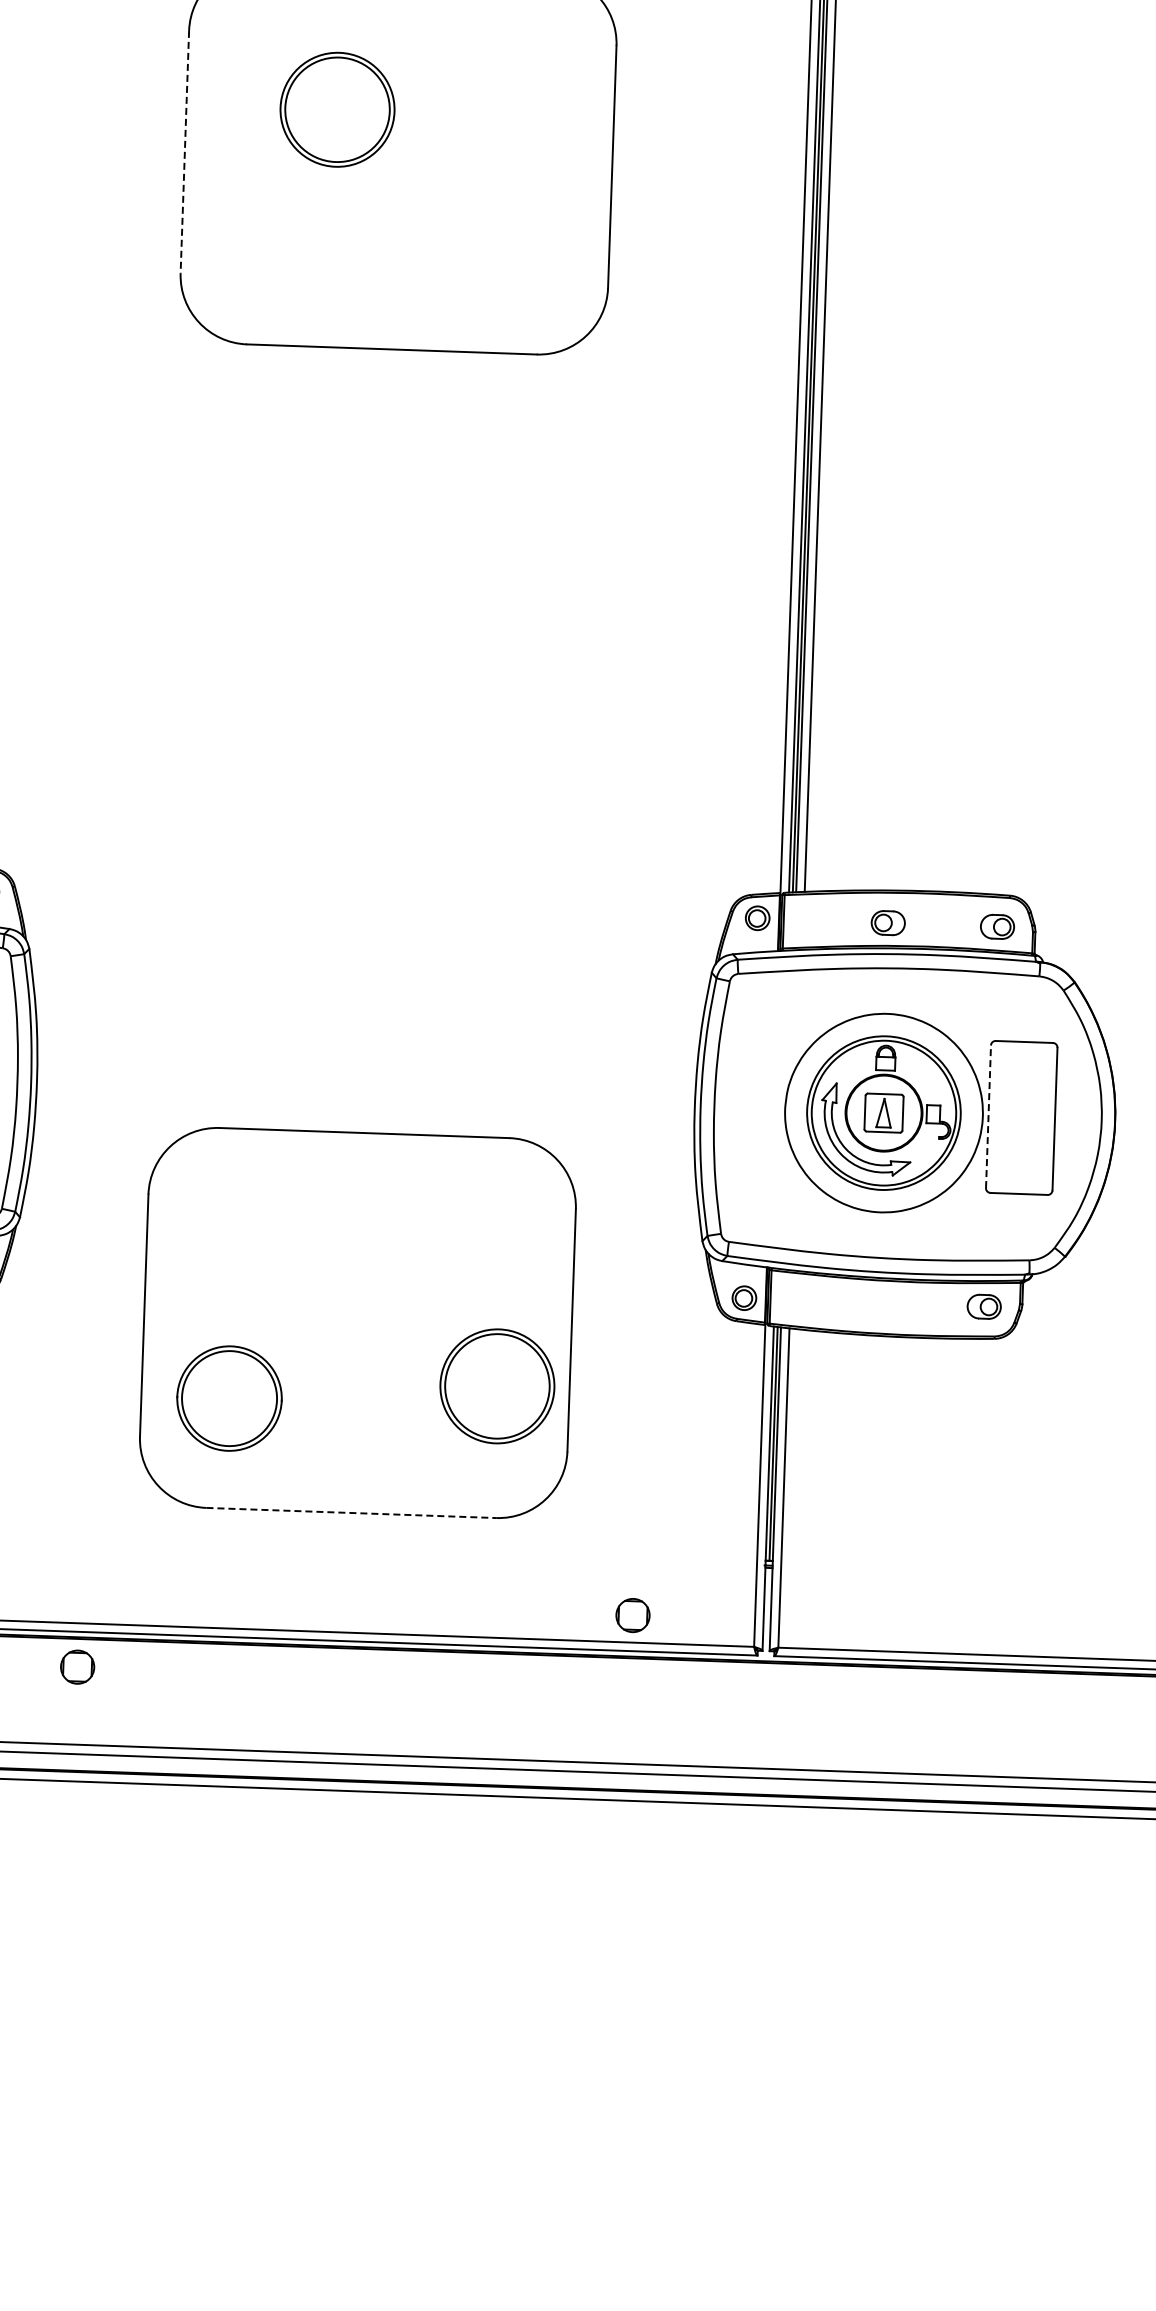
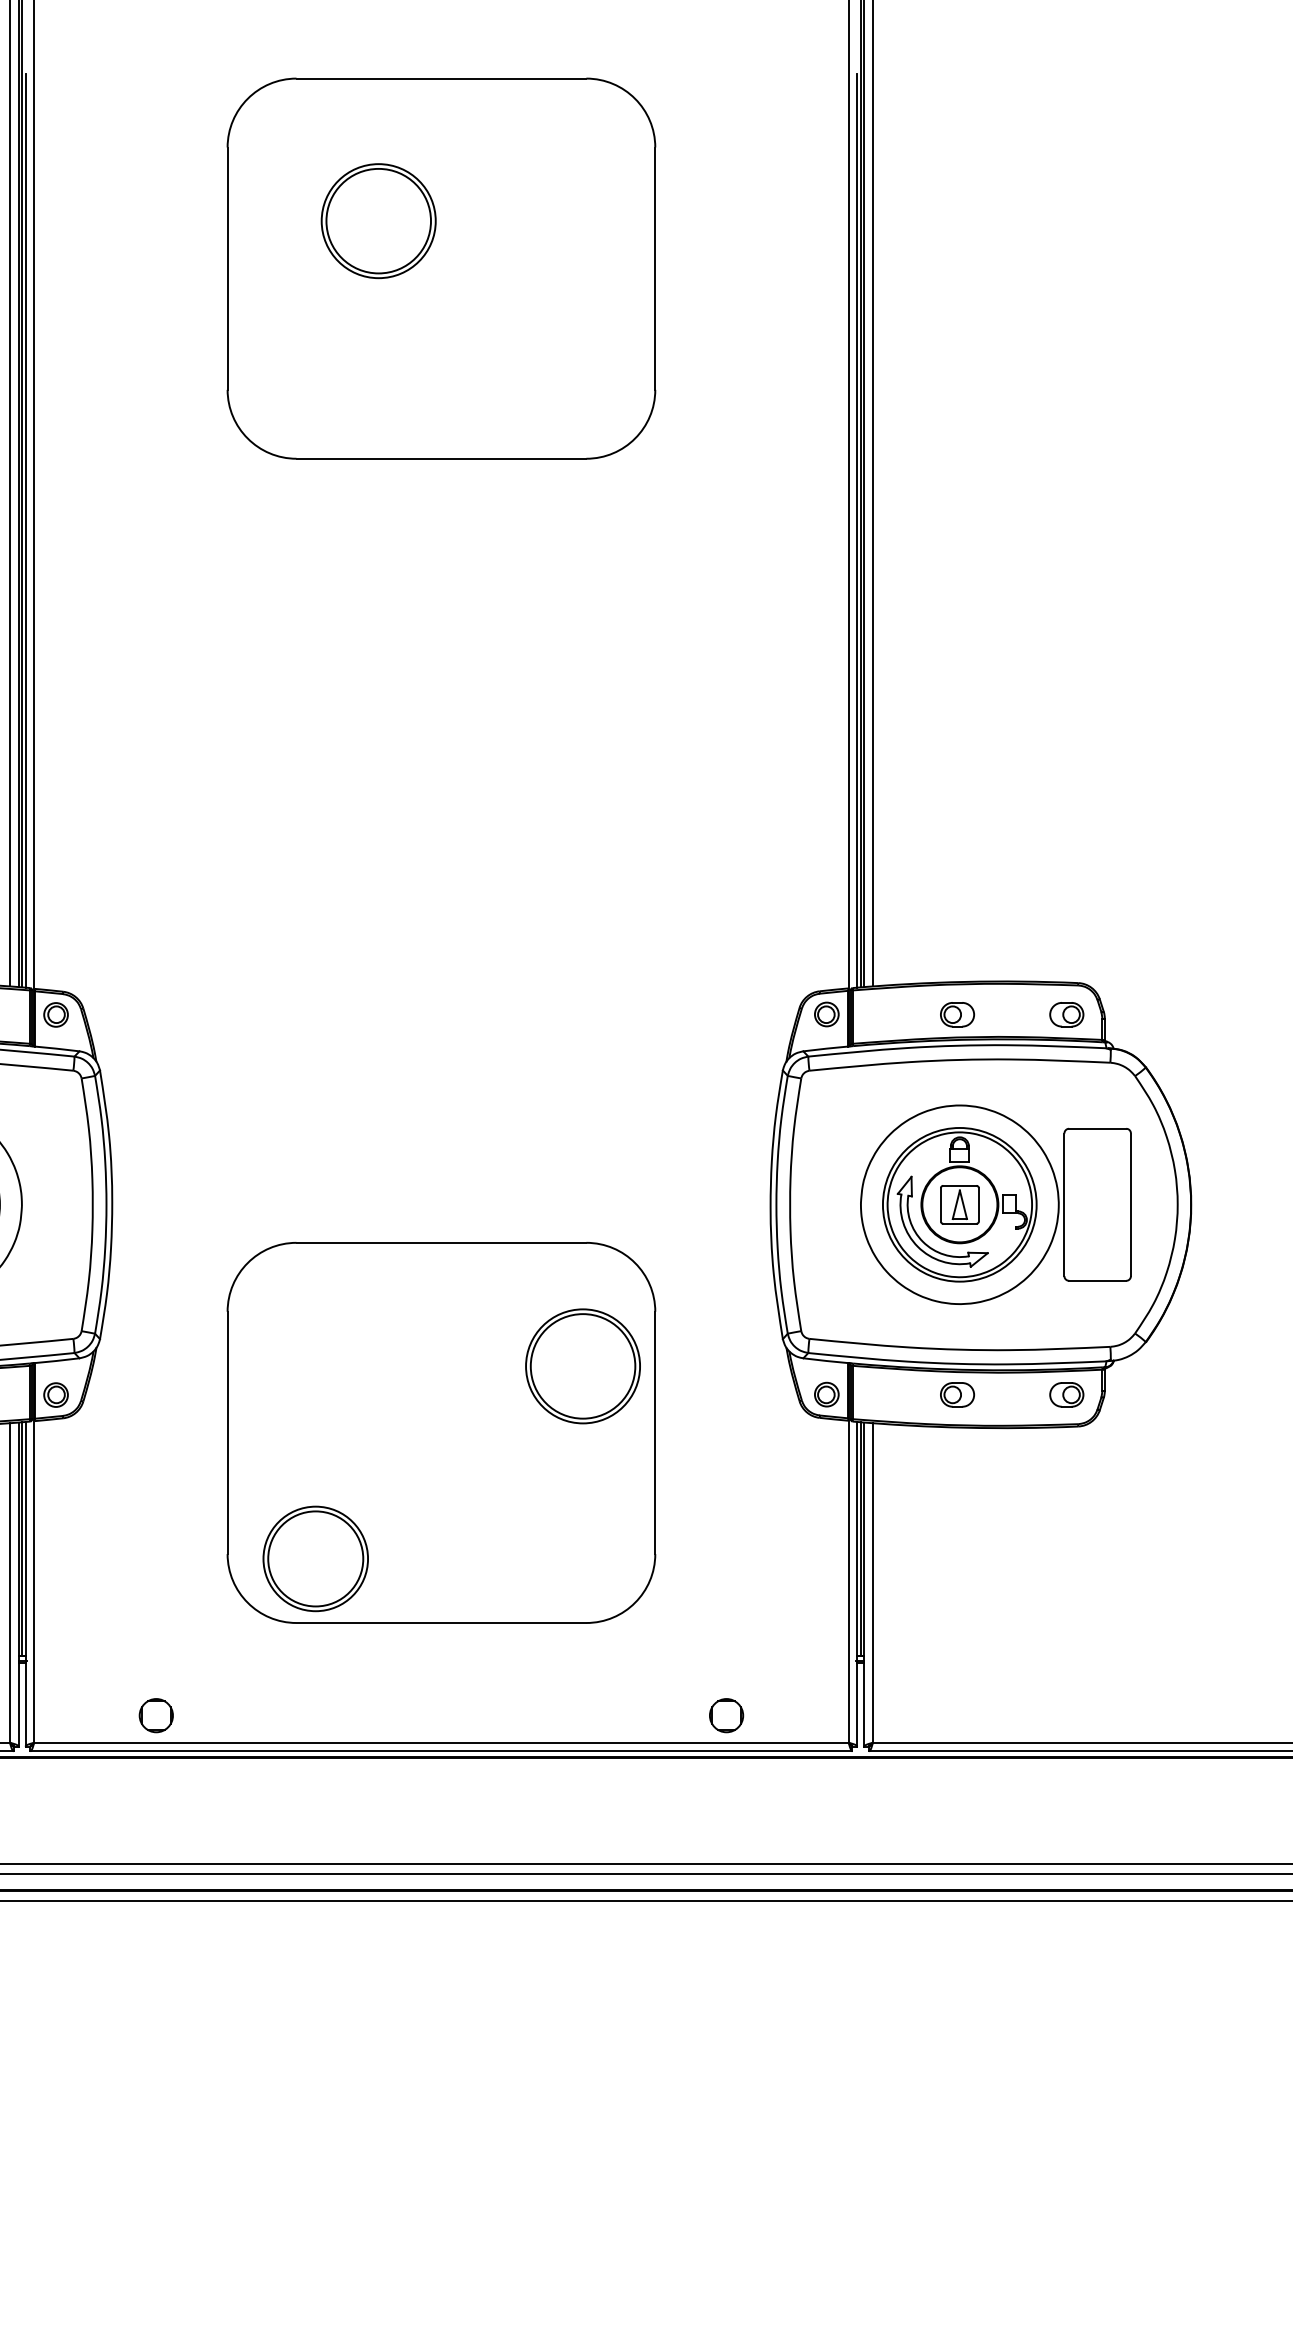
line: (184, 152) -> (227, 269), dashed -> solid
line: (988, 1116) -> (1064, 1204), dashed -> solid
part: (875, 1302) -> (957, 1394), added
part: (496, 1386) -> (582, 1366), moved
part: (229, 1398) -> (315, 1558), moved
line: (351, 1513) -> (441, 1623), dashed -> solid
part: (76, 1667) -> (155, 1715), moved

